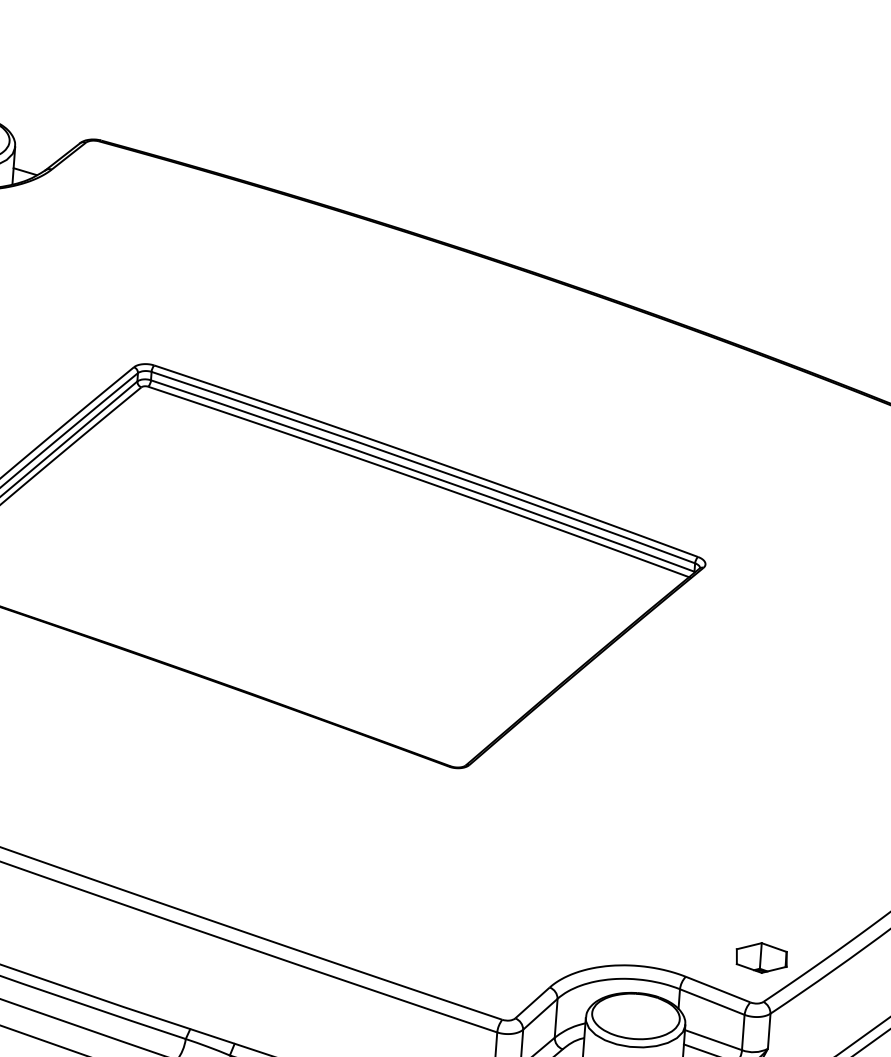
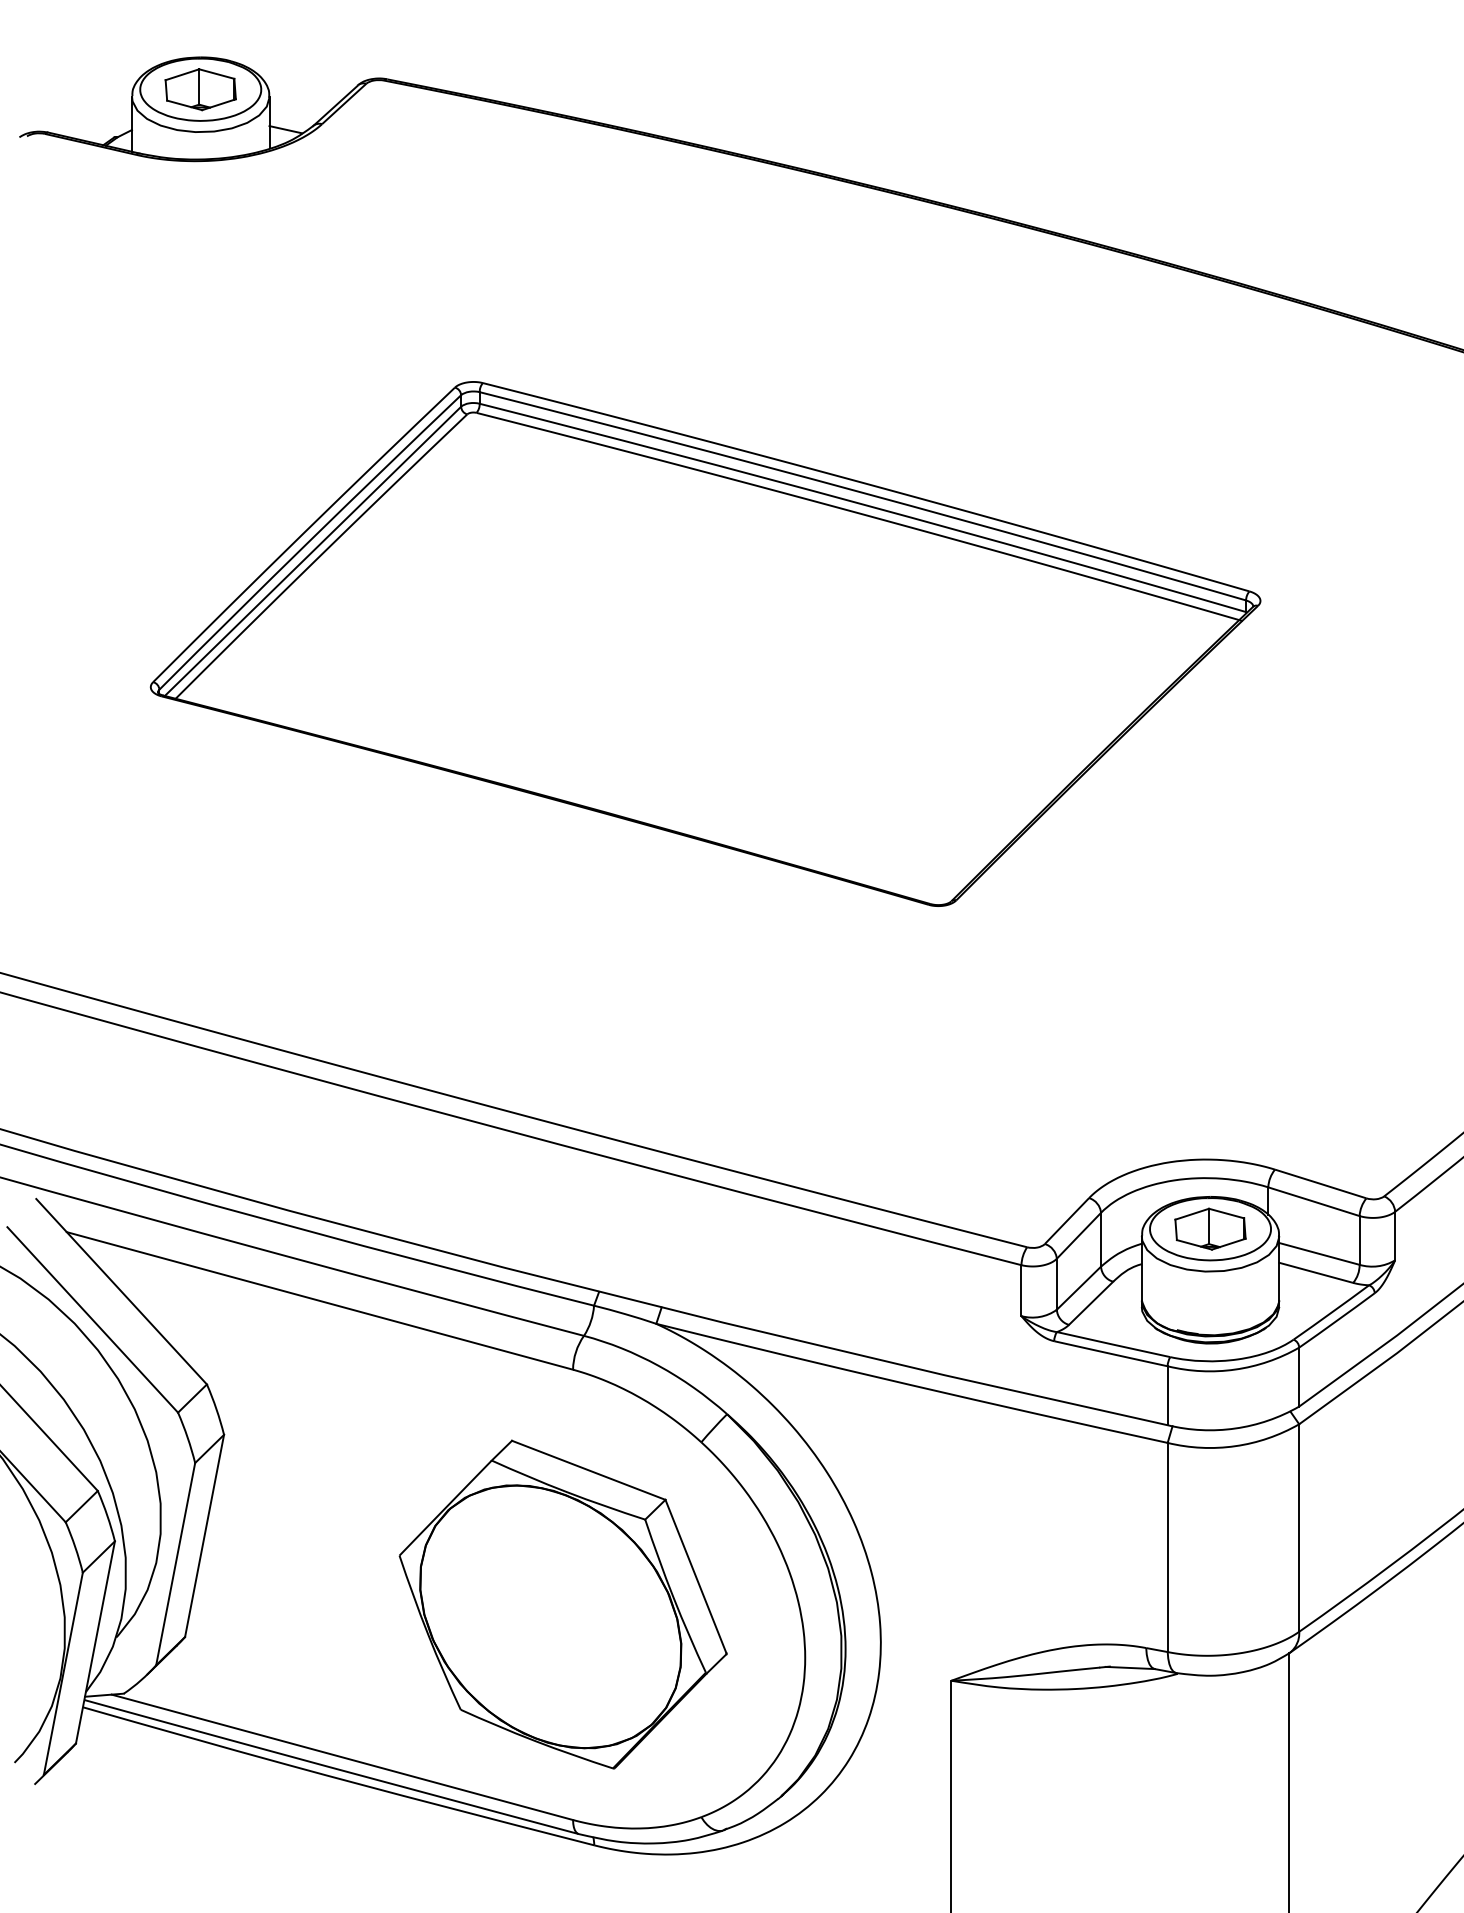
part: (761, 957) -> (1210, 1228), moved

